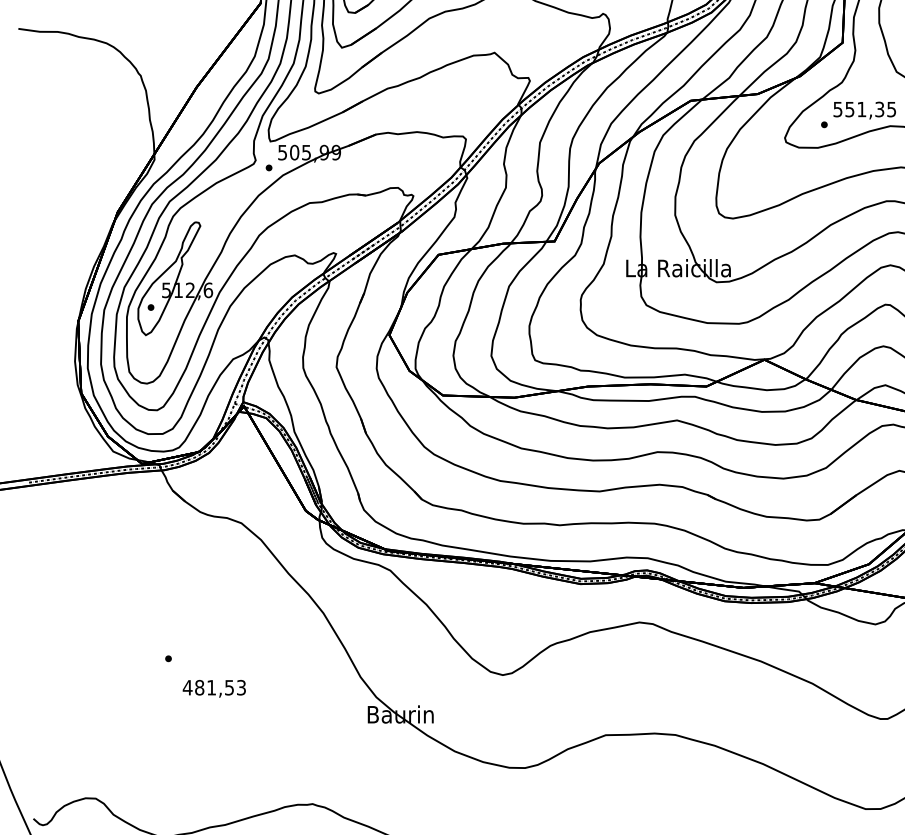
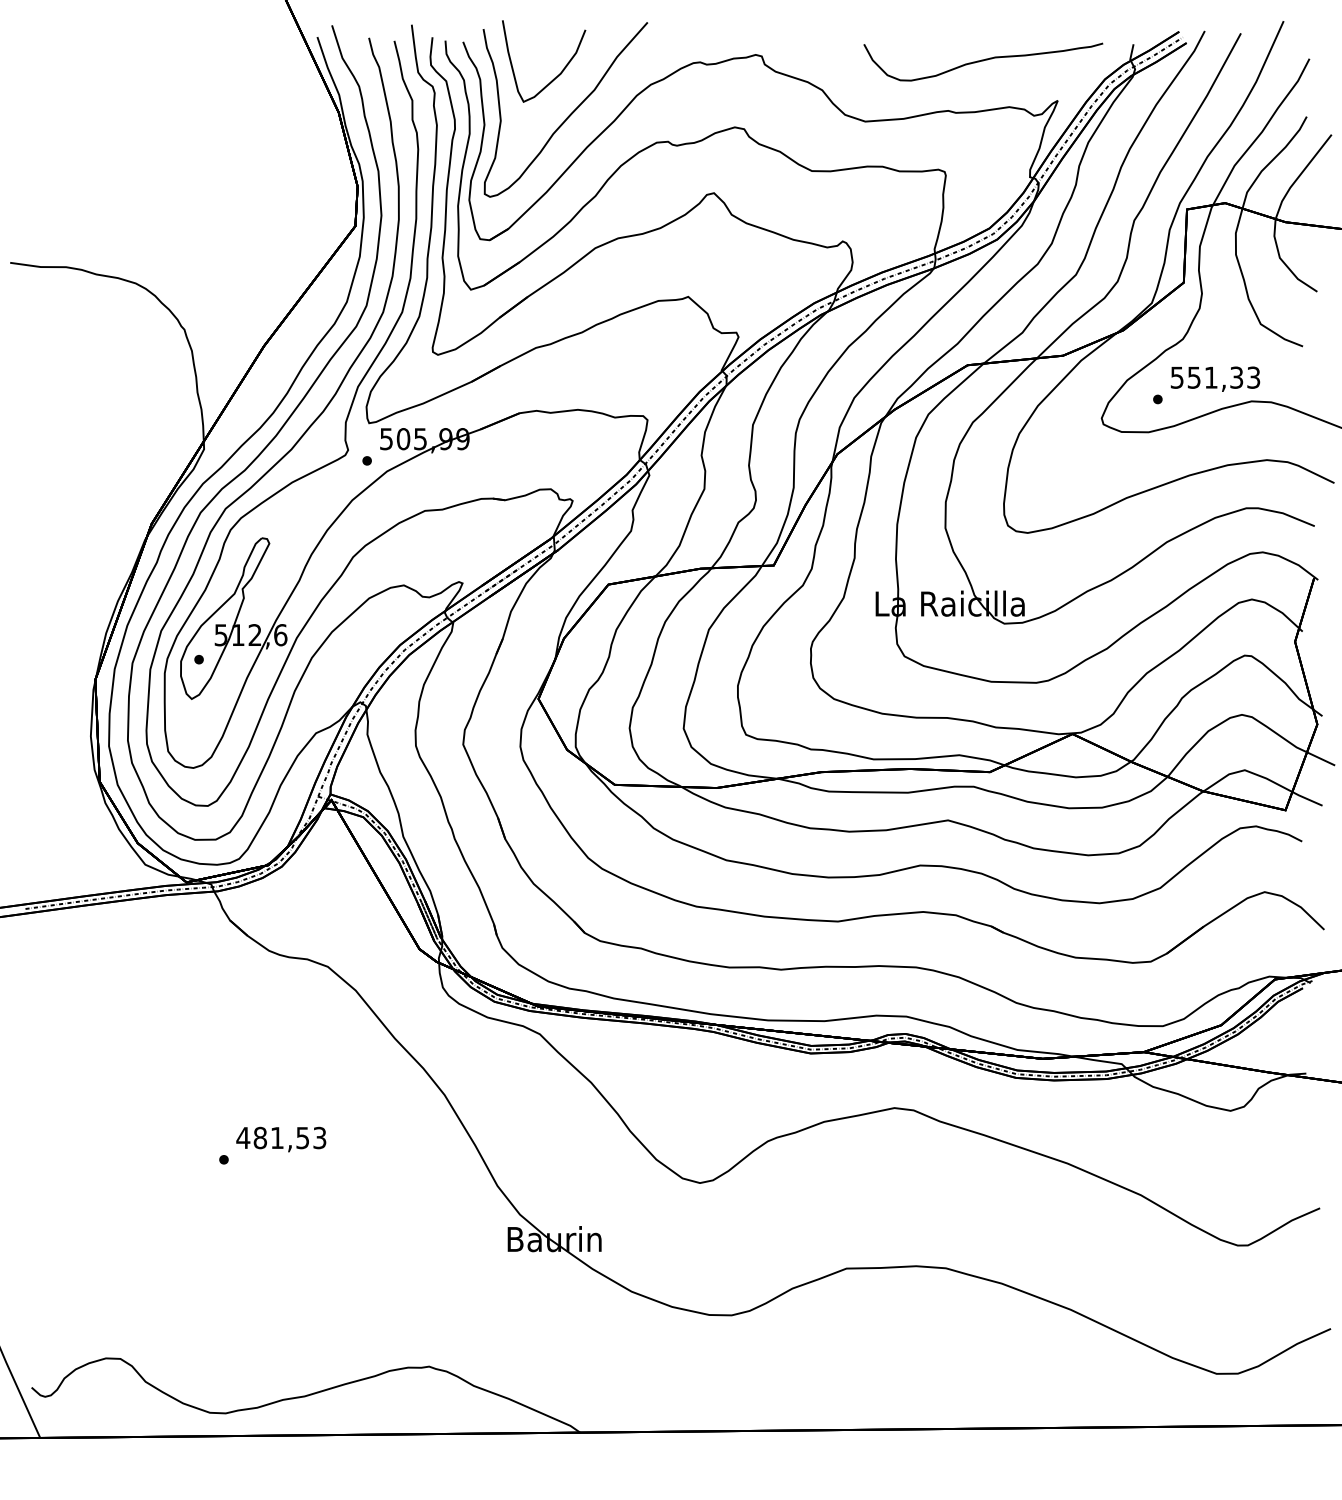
text: (892, 109) -> (1254, 377), 551,35 -> 551,33
text: (214, 688) -> (281, 1139), moved

